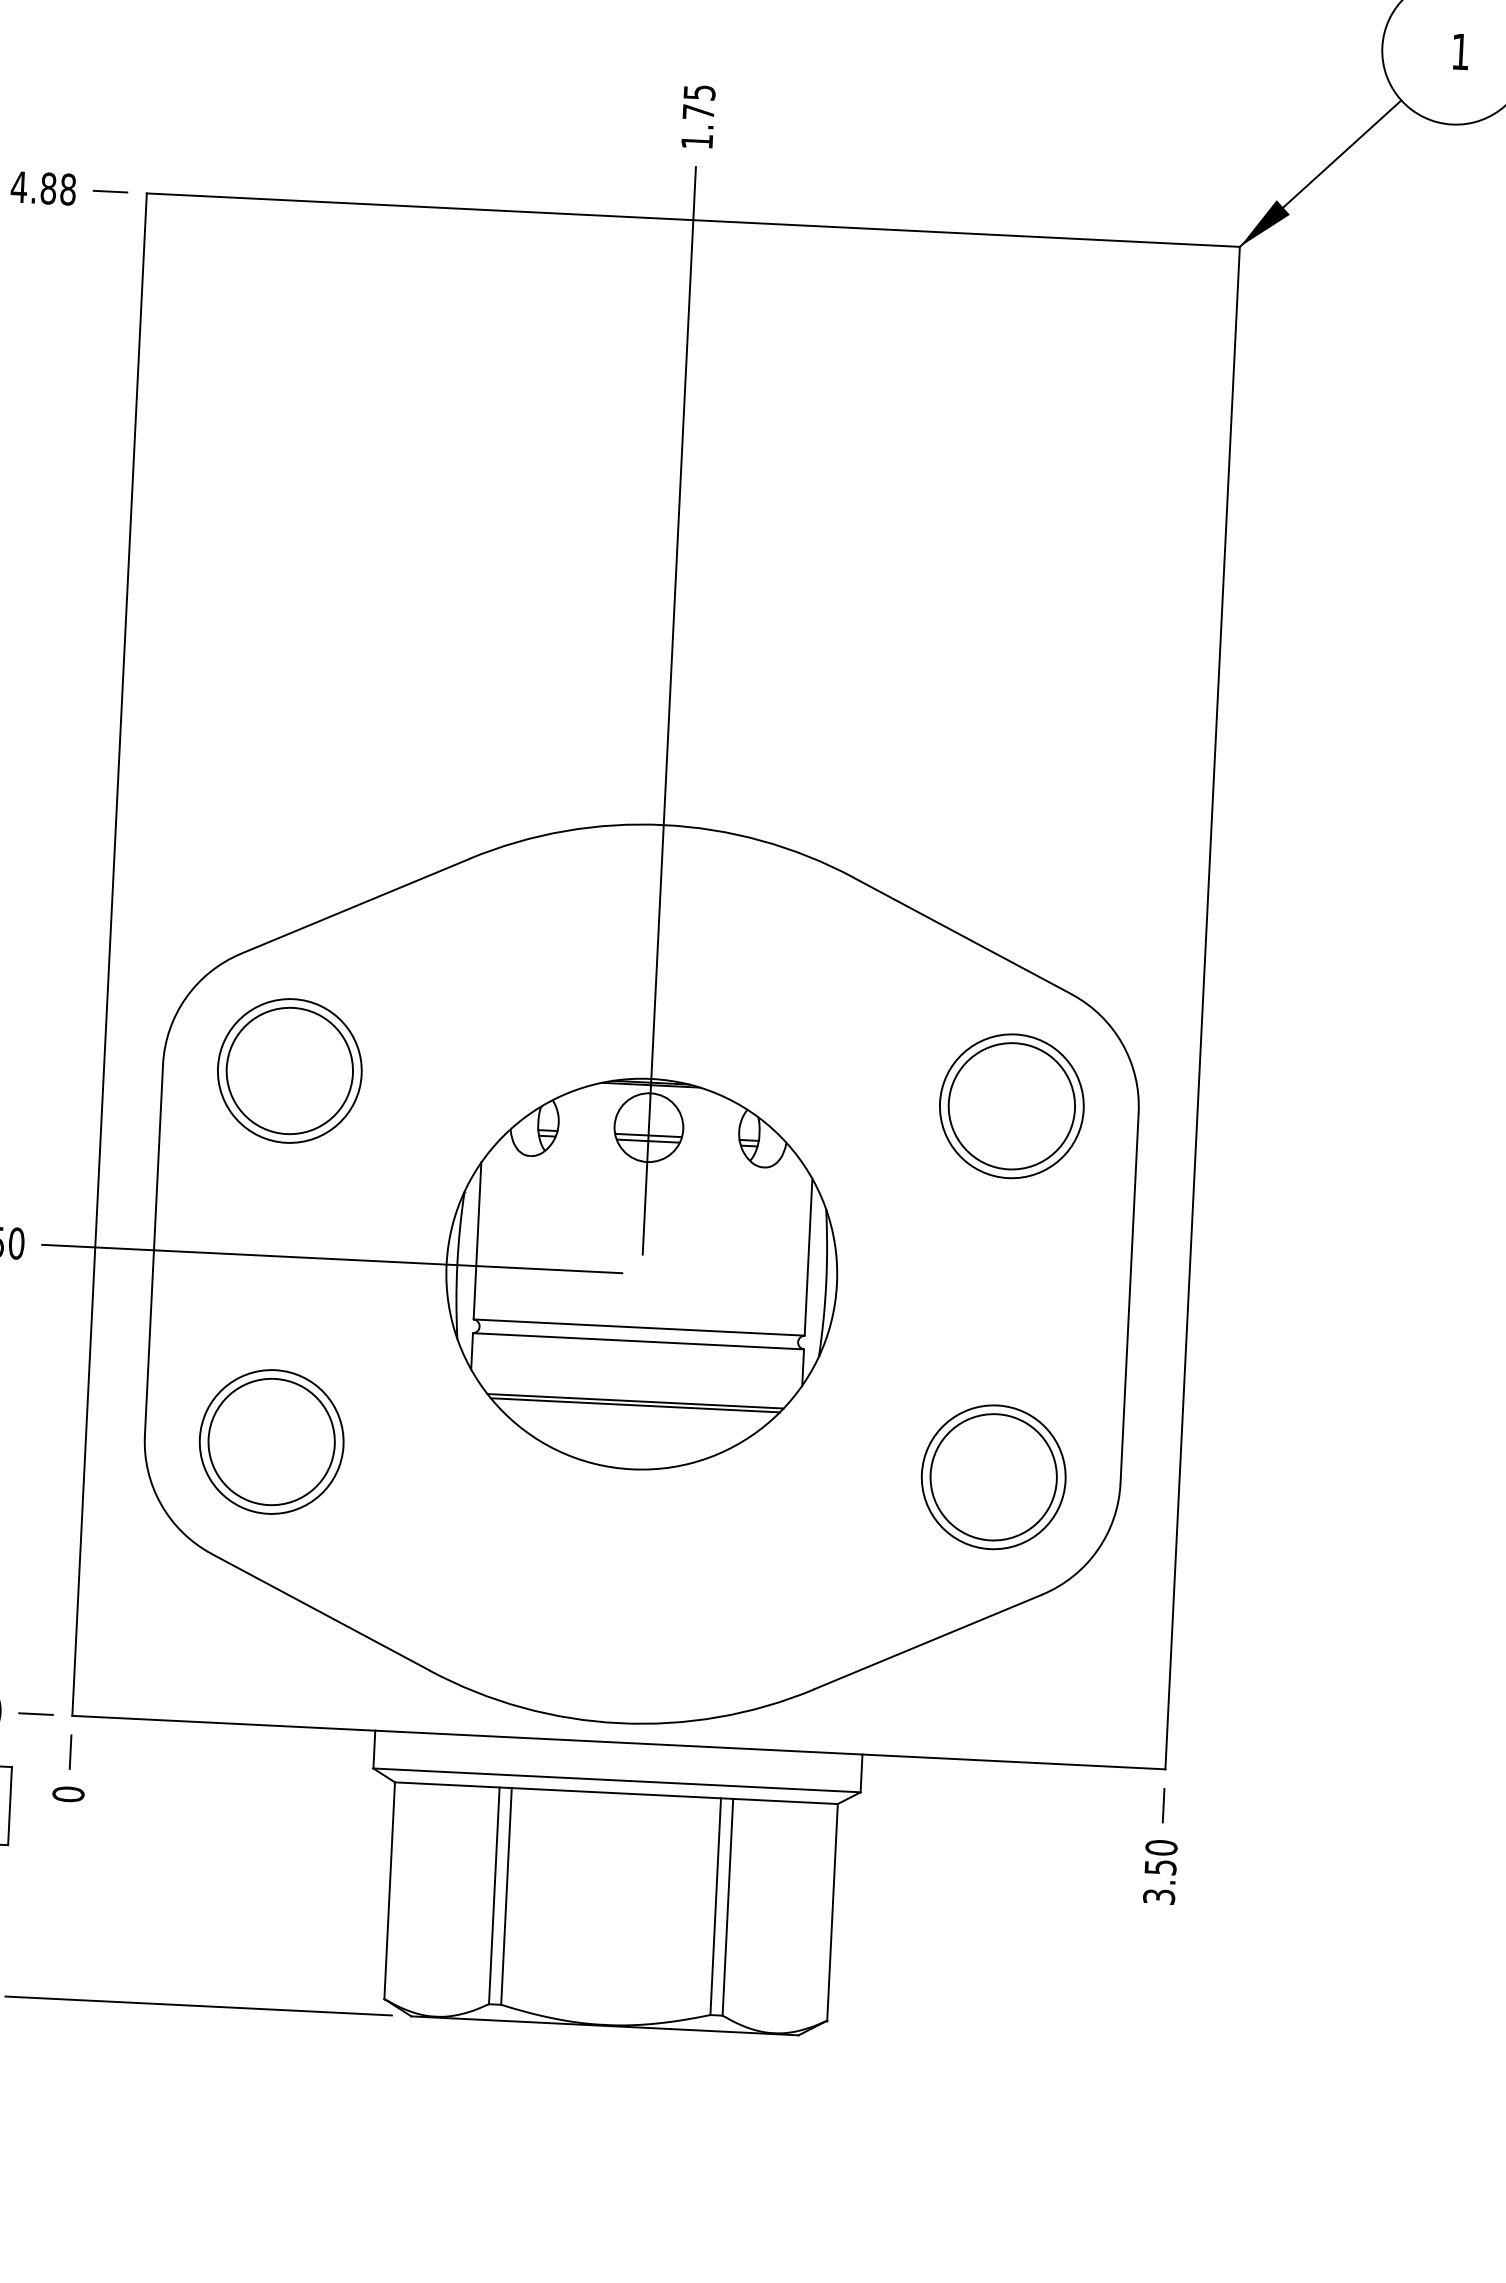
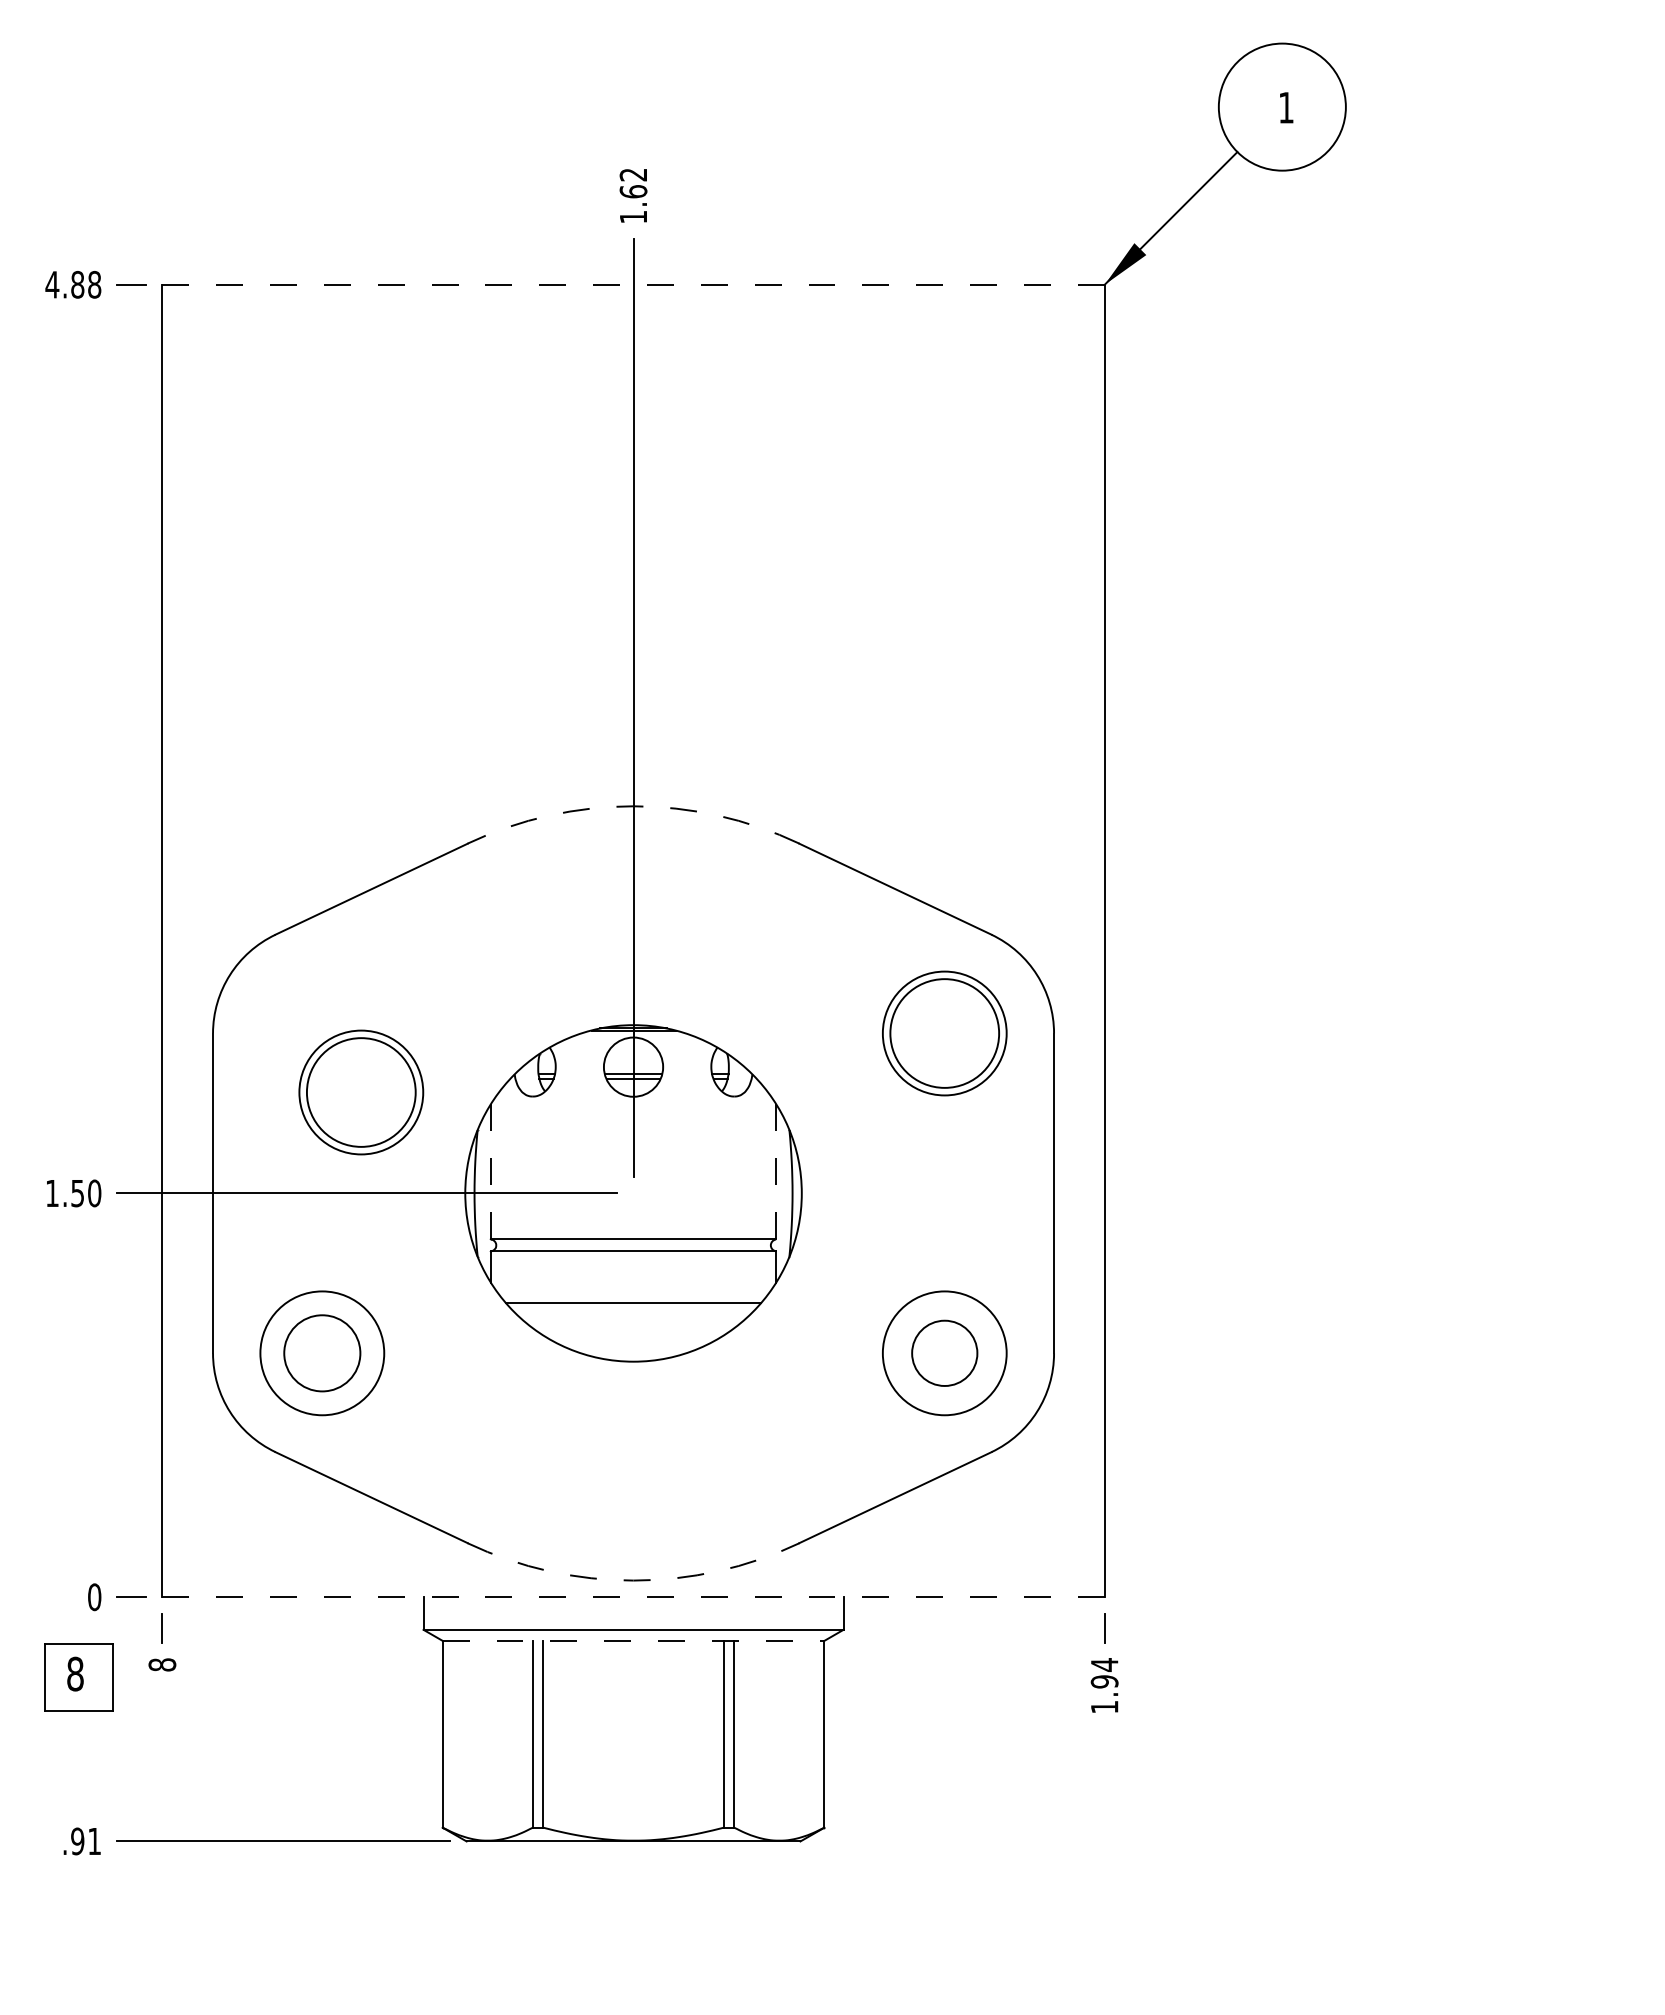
text: (699, 102) -> (633, 183), 1.75 -> 1.62
line: (694, 219) -> (634, 284), solid -> dashed
arc: (663, 825) -> (633, 806), solid -> dashed
part: (290, 1070) -> (361, 1092), moved
line: (477, 1240) -> (490, 1171), solid -> dashed
line: (808, 1256) -> (776, 1171), solid -> dashed
line: (635, 1405) -> (633, 1306), removed
circle: (270, 1440) -> (321, 1352), size x0.7
circle: (993, 1476) -> (944, 1352), size x0.6
arc: (619, 1723) -> (633, 1580), solid -> dashed
line: (619, 1742) -> (634, 1597), solid -> dashed
line: (616, 1792) -> (633, 1640), solid -> dashed
text: (68, 1793) -> (162, 1664), 0 -> 8
text: (1160, 1871) -> (1104, 1685), 3.50 -> 1.94

